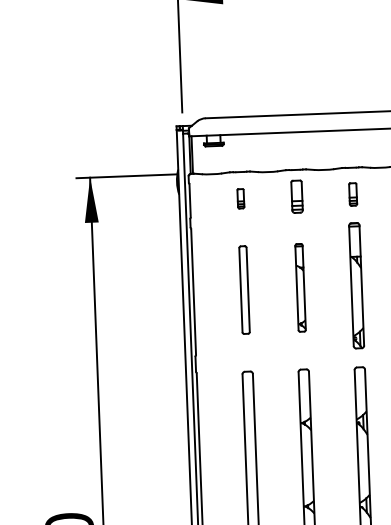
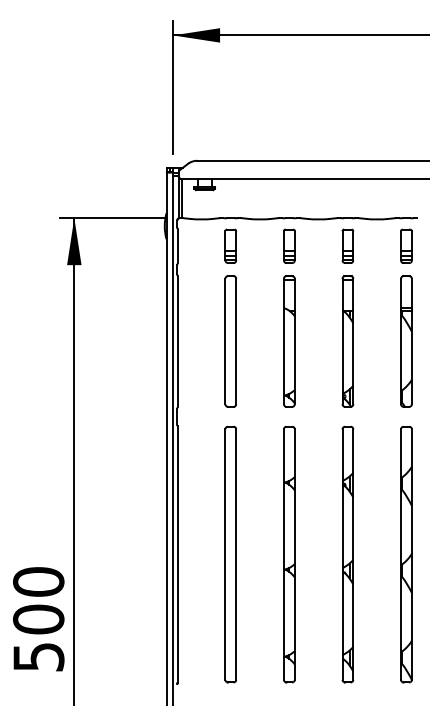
part: (352, 193) -> (347, 245), size x1.43
part: (240, 198) -> (230, 245), size x1.67
part: (300, 287) -> (289, 341), size x1.43
part: (244, 290) -> (230, 341), size x1.43

